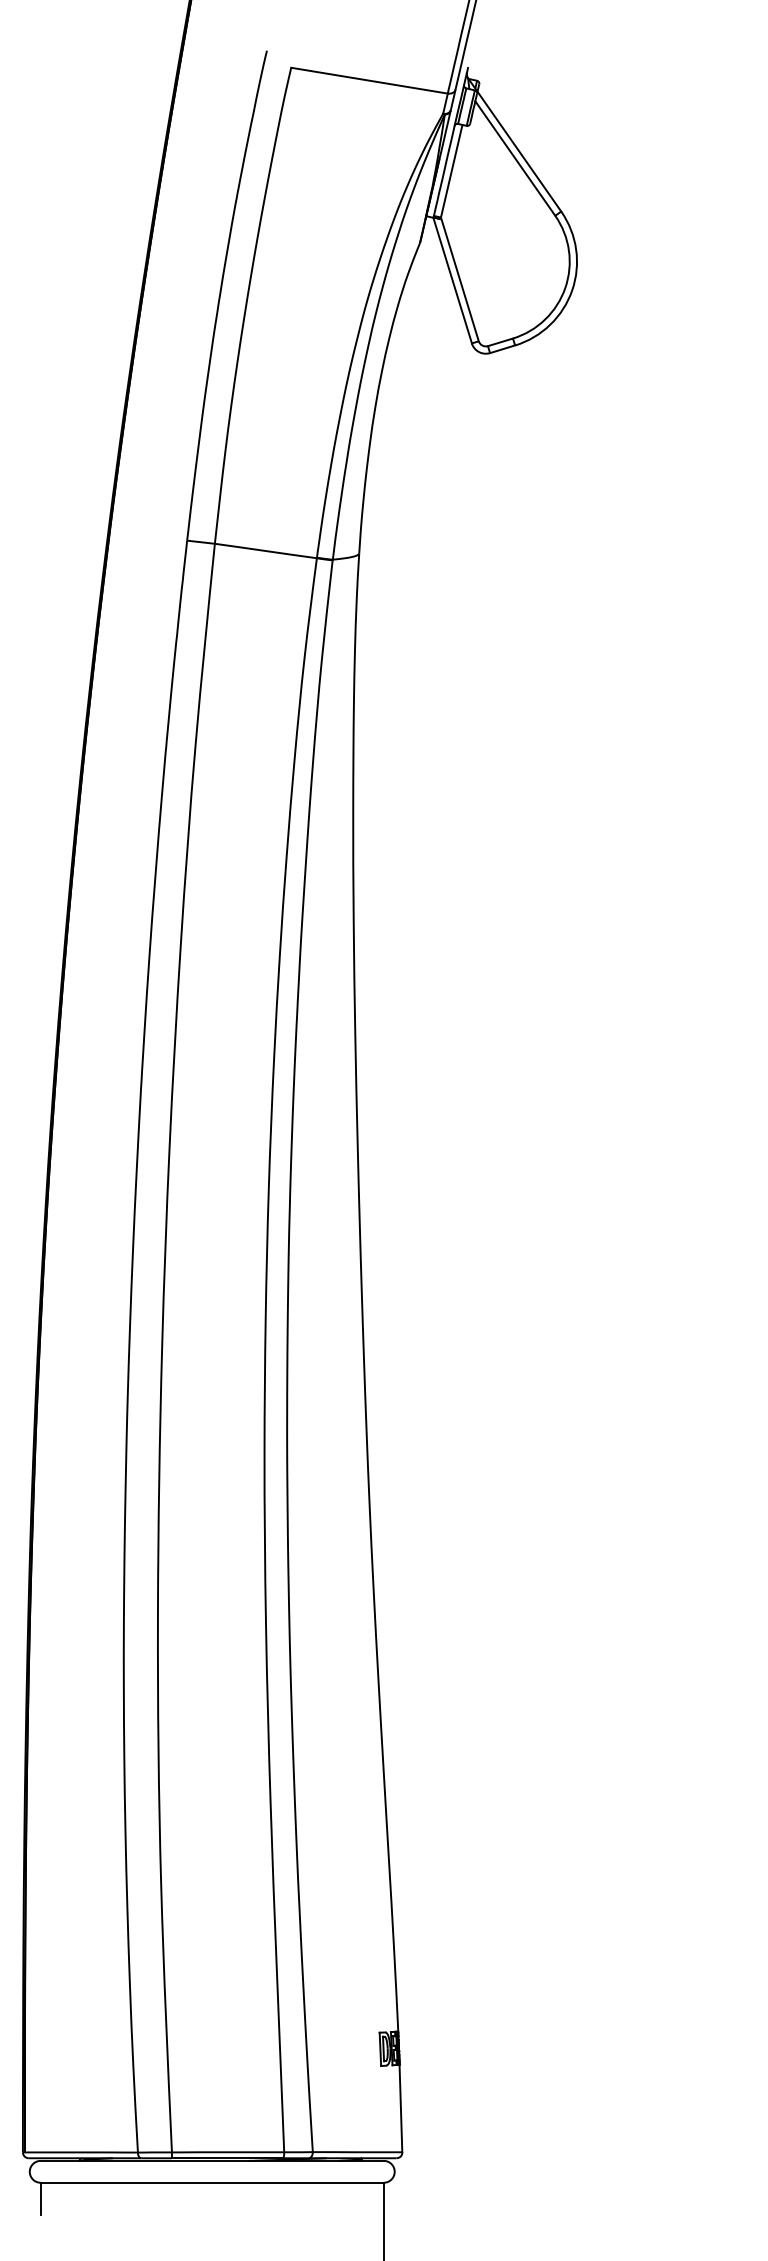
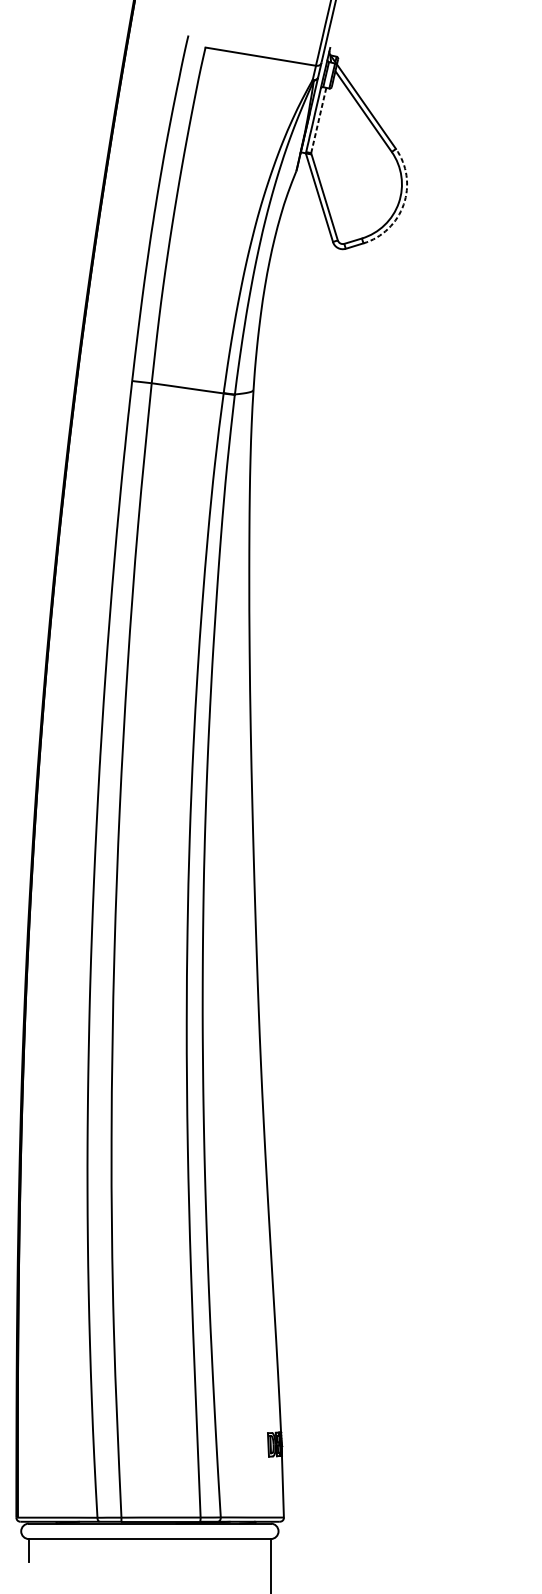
line: (451, 171) -> (318, 120), solid -> dashed
arc: (572, 290) -> (403, 204), solid -> dashed

